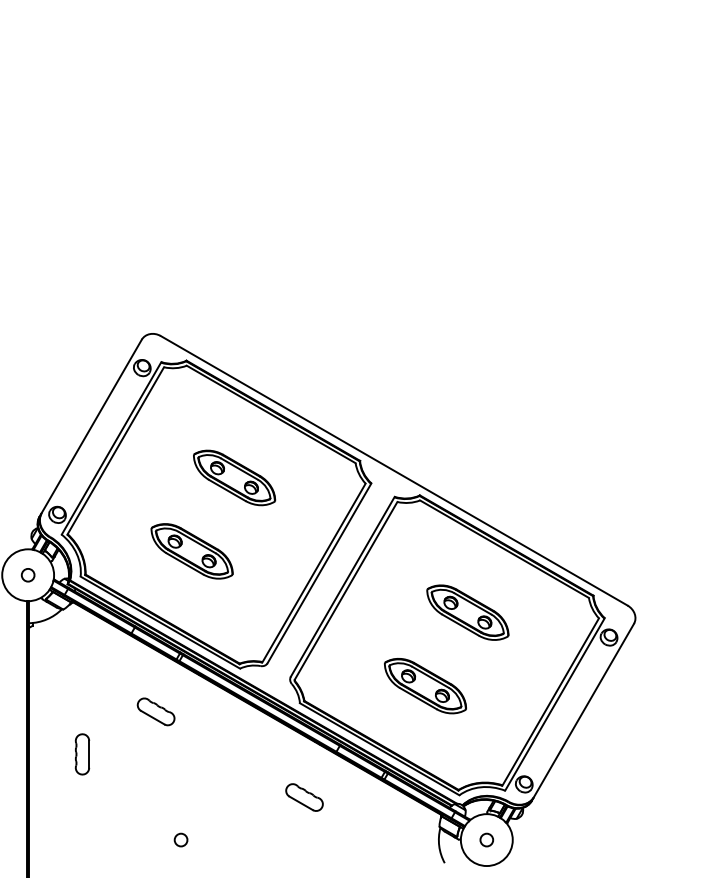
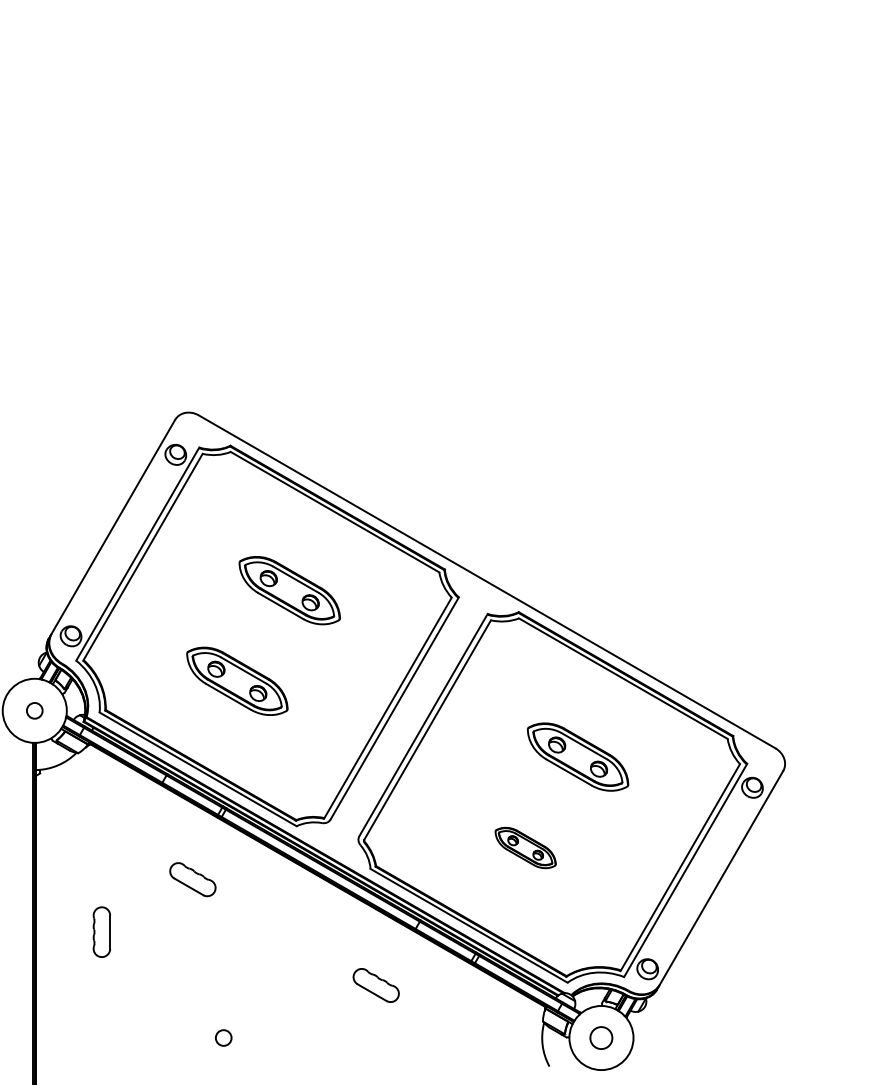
part: (425, 686) -> (525, 848), size x0.6
circle: (486, 839) -> (601, 1037), size x1.4

